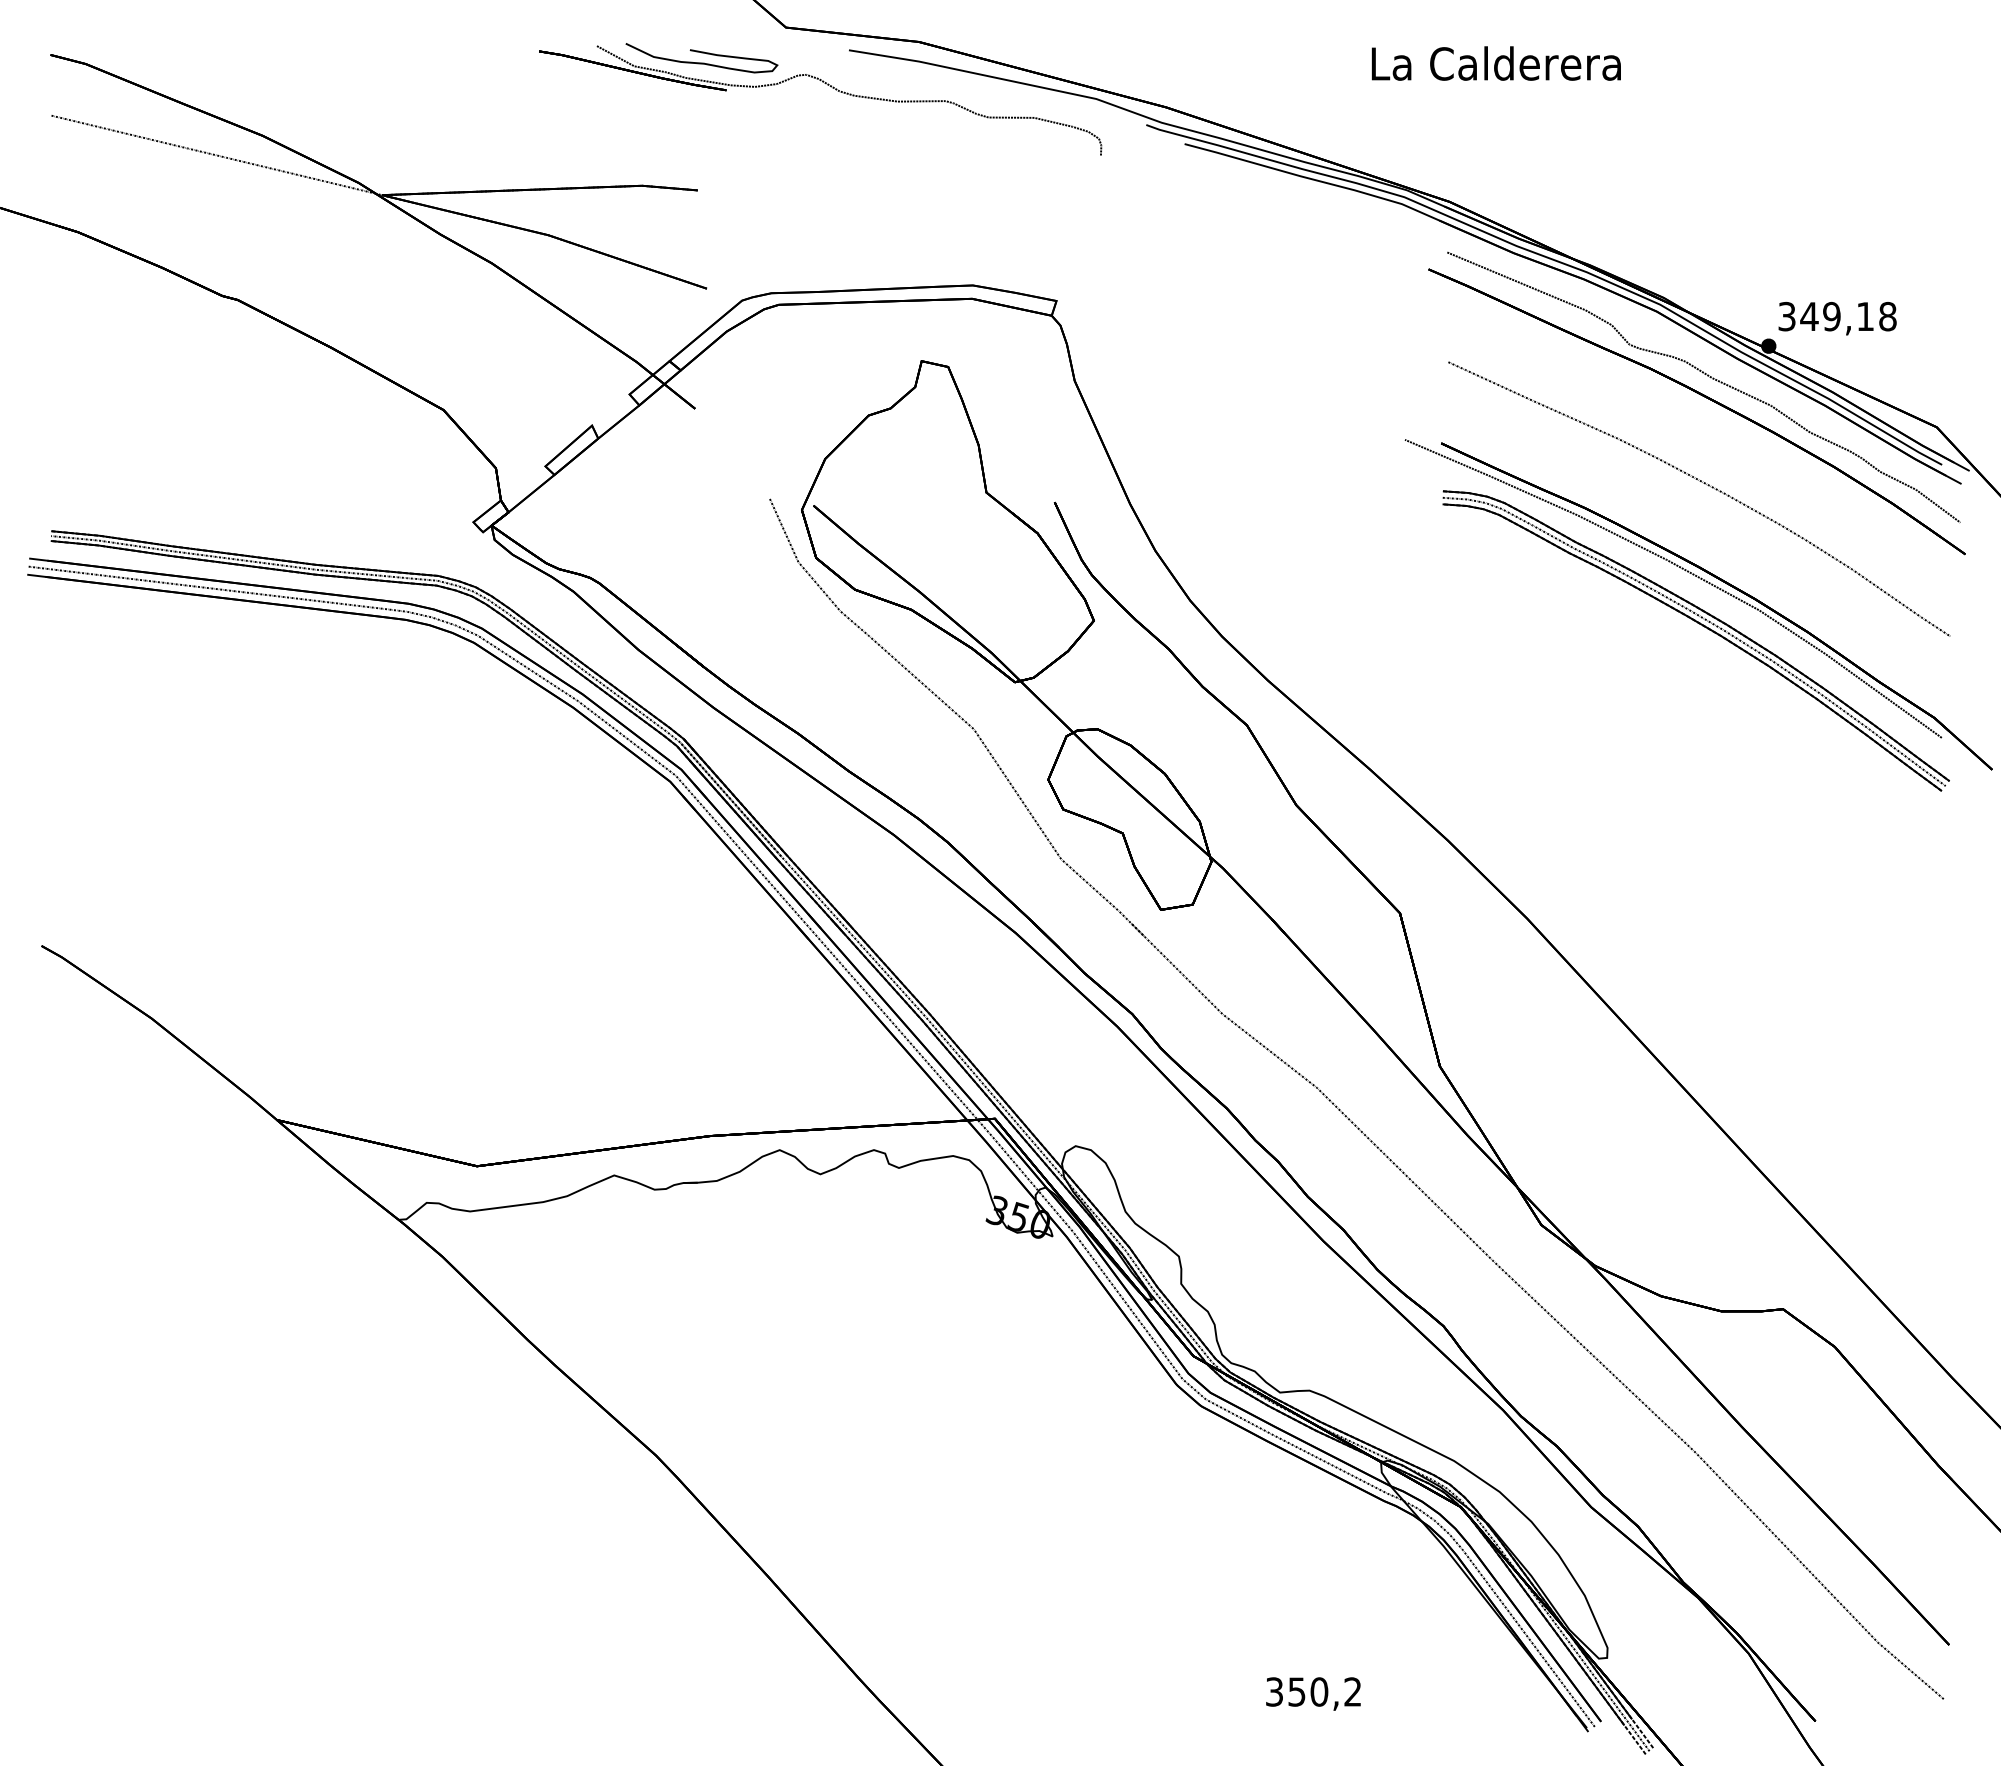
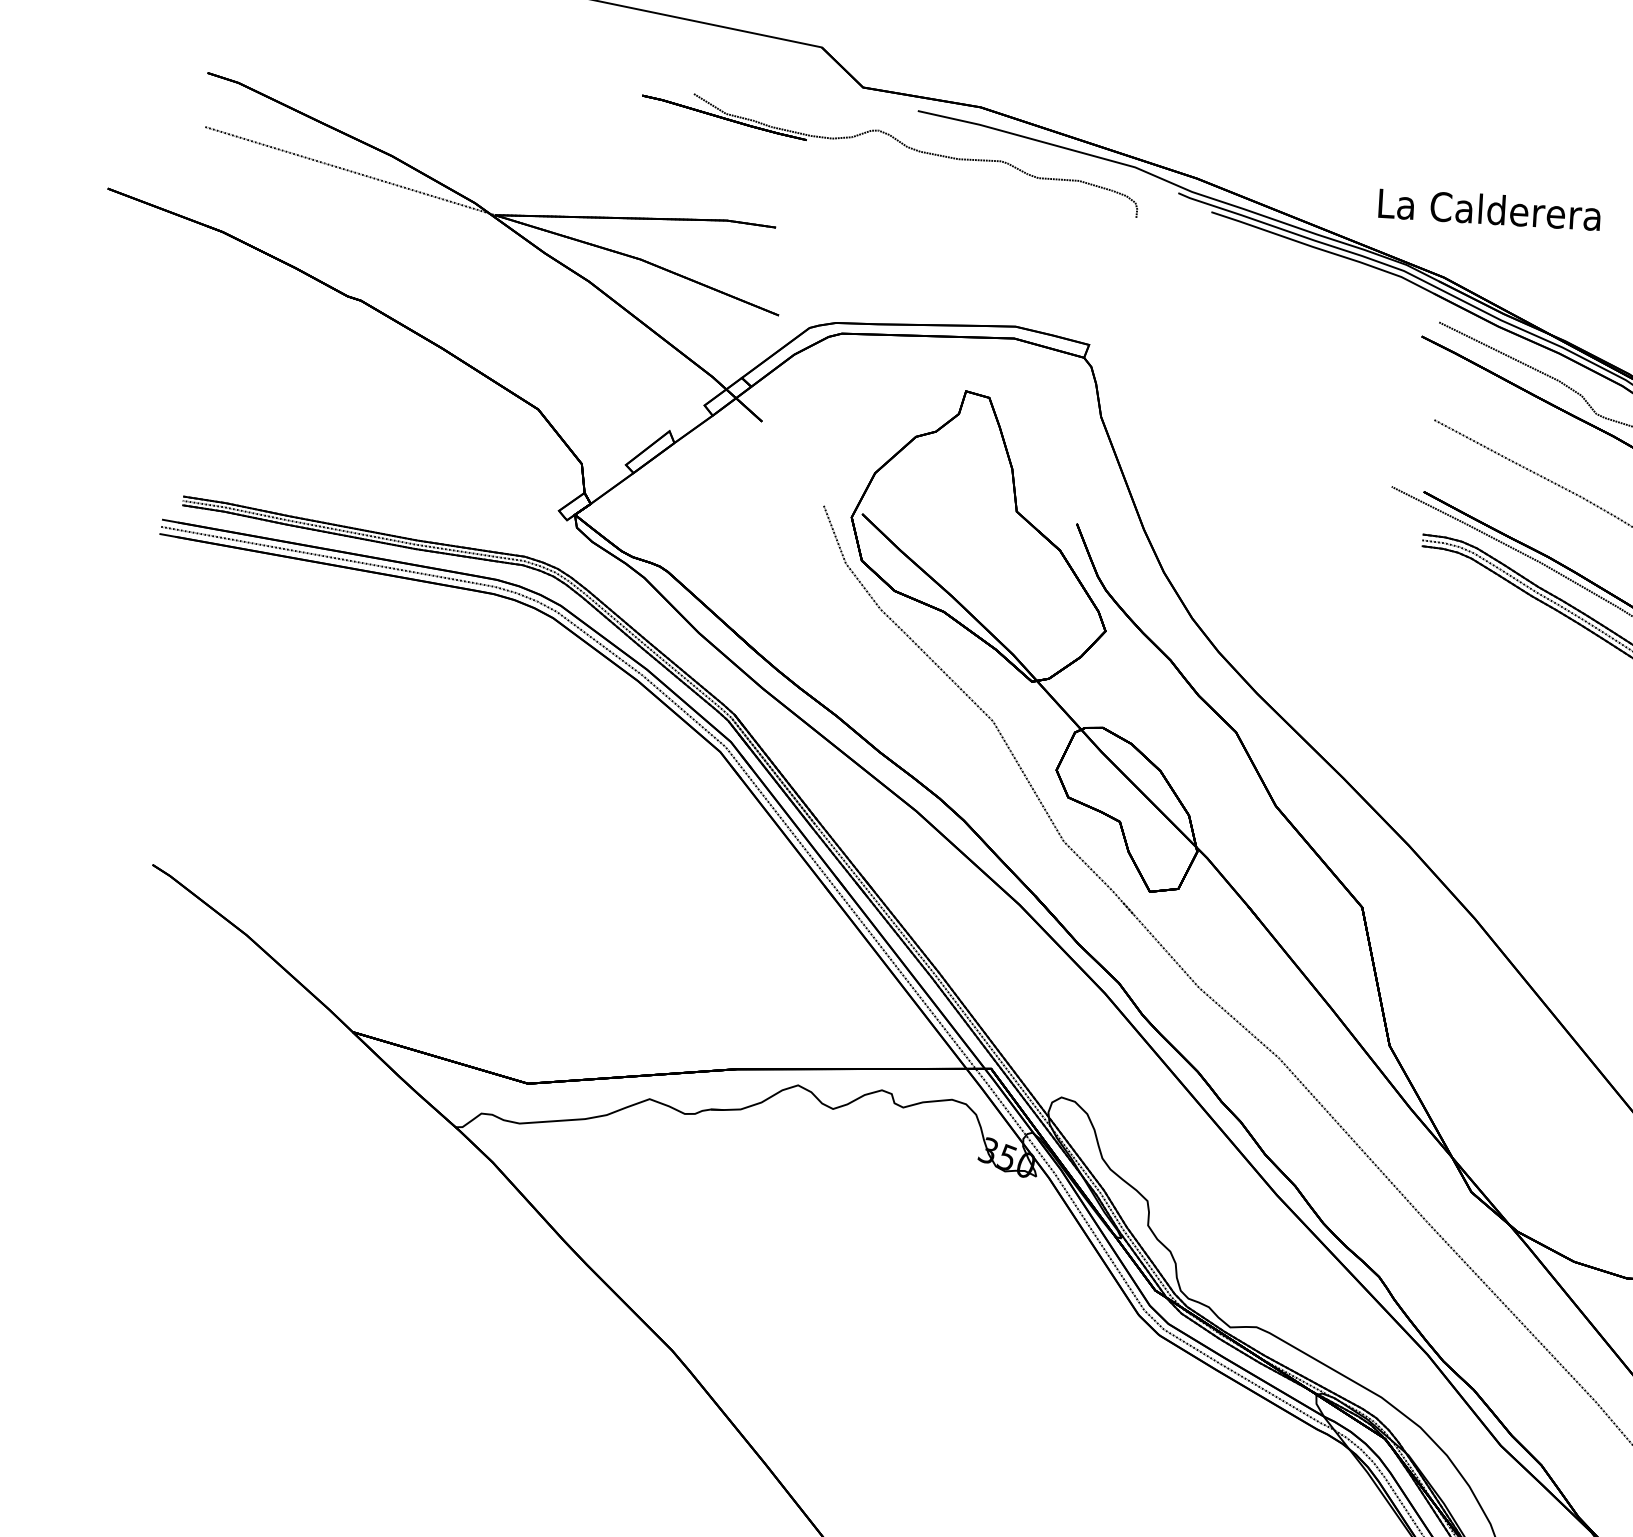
curve: (701, 62) -> (786, 114), removed
text: (1495, 63) -> (1488, 209), moved

